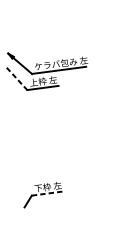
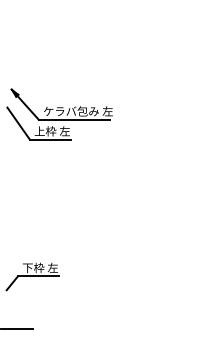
line: (16, 78) -> (18, 123), dashed -> solid
line: (47, 193) -> (38, 276), dashed -> solid

